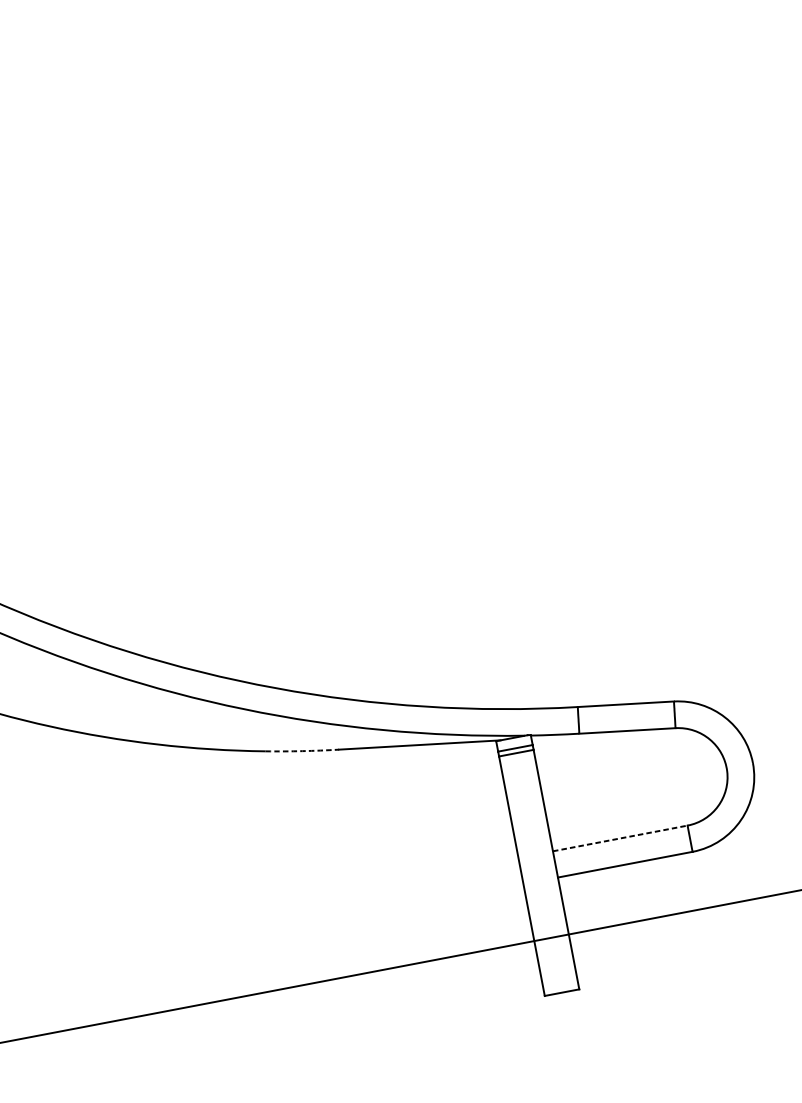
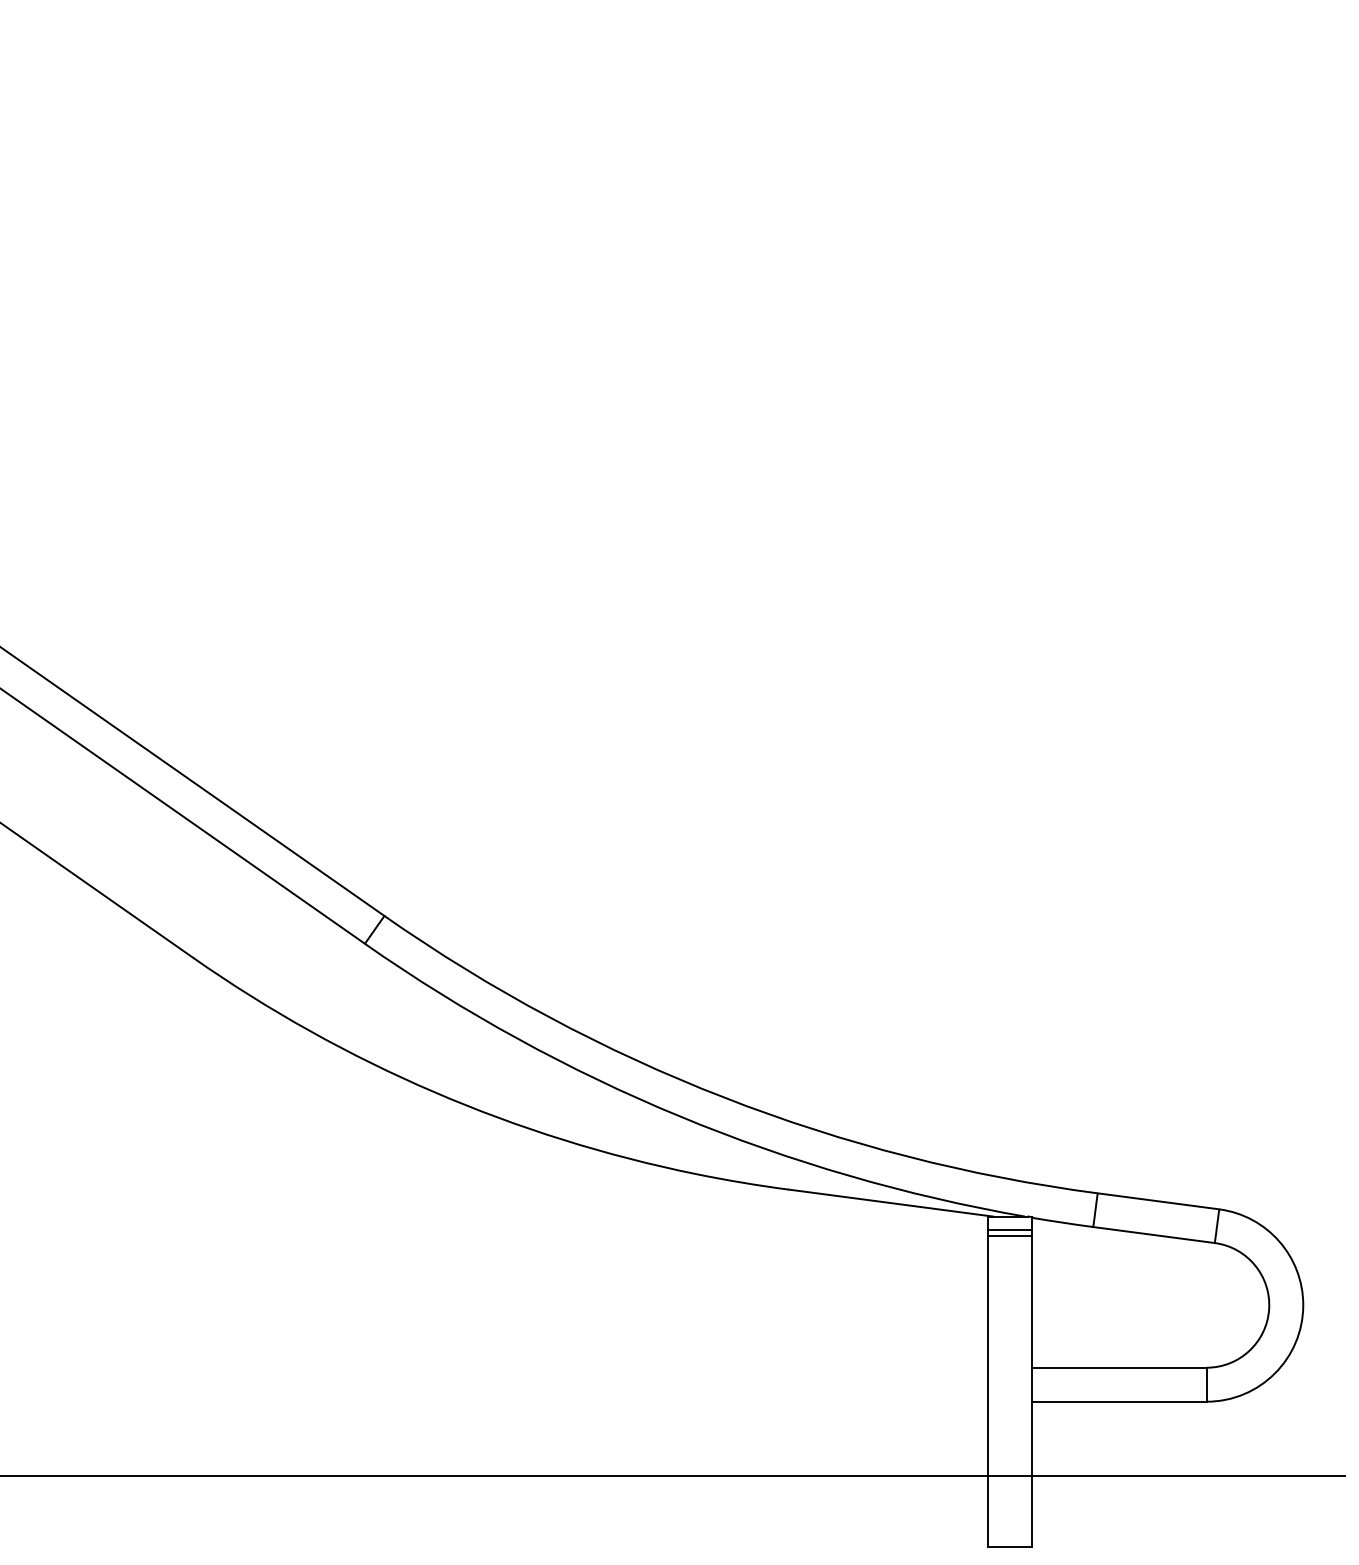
arc: (302, 750) -> (742, 1182), dashed -> solid
line: (620, 838) -> (1119, 1367), dashed -> solid

